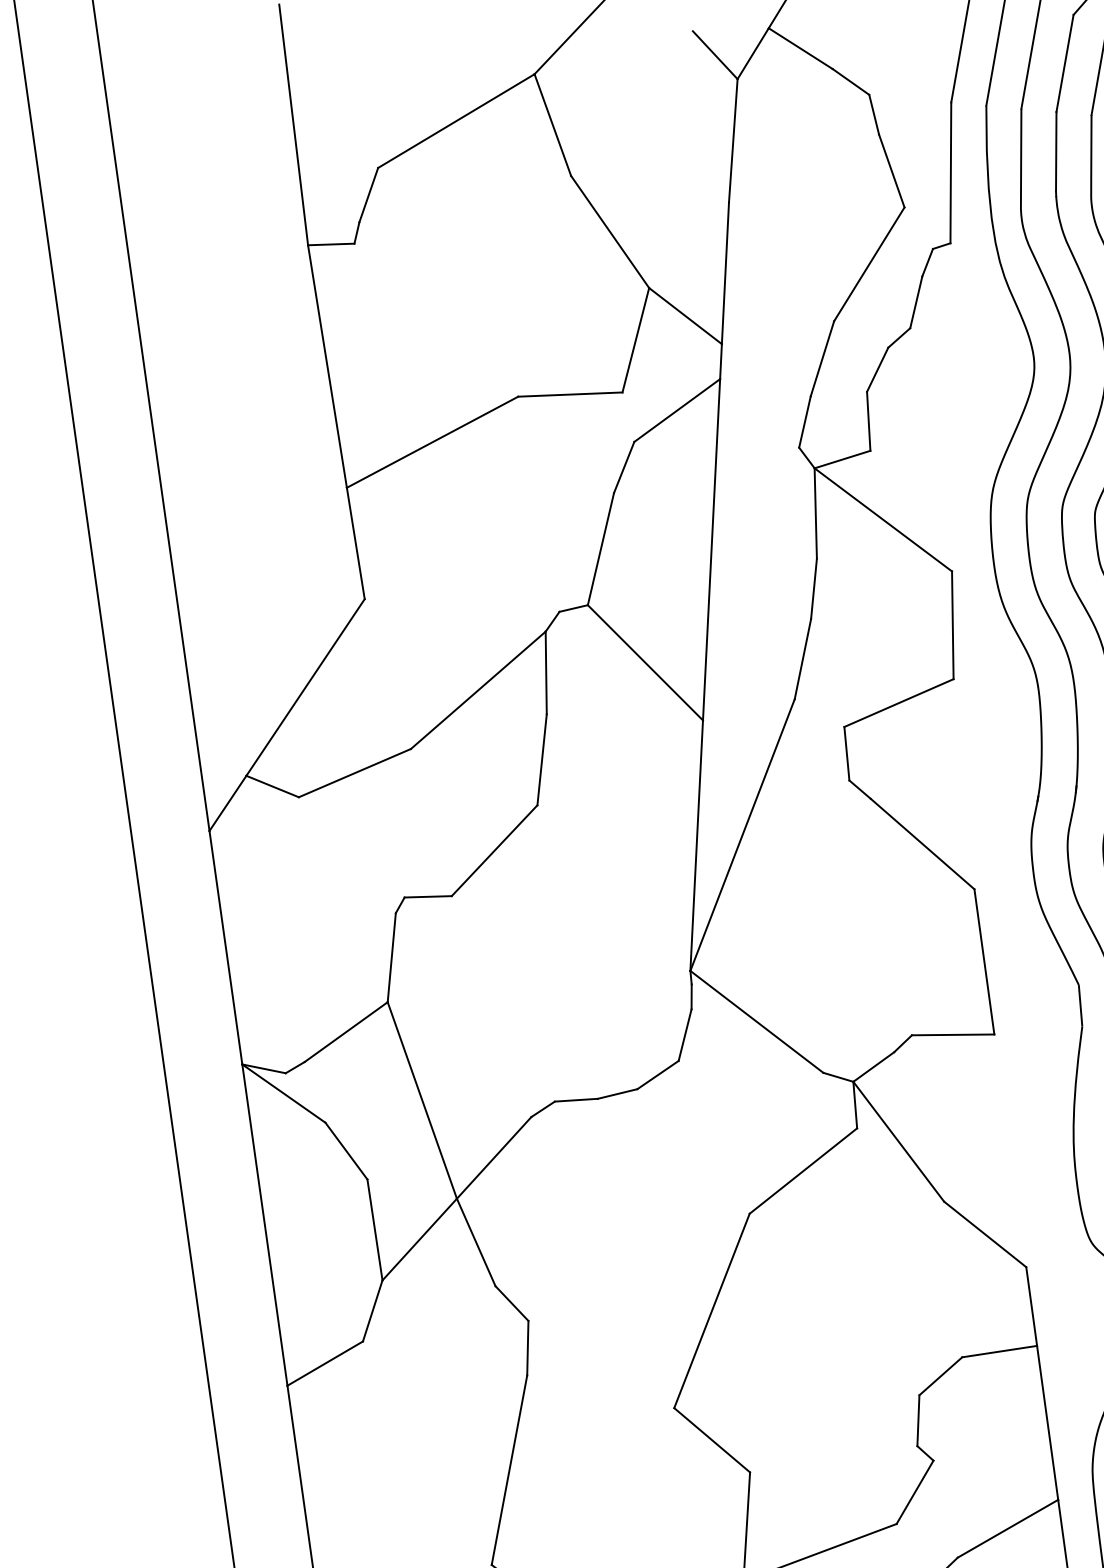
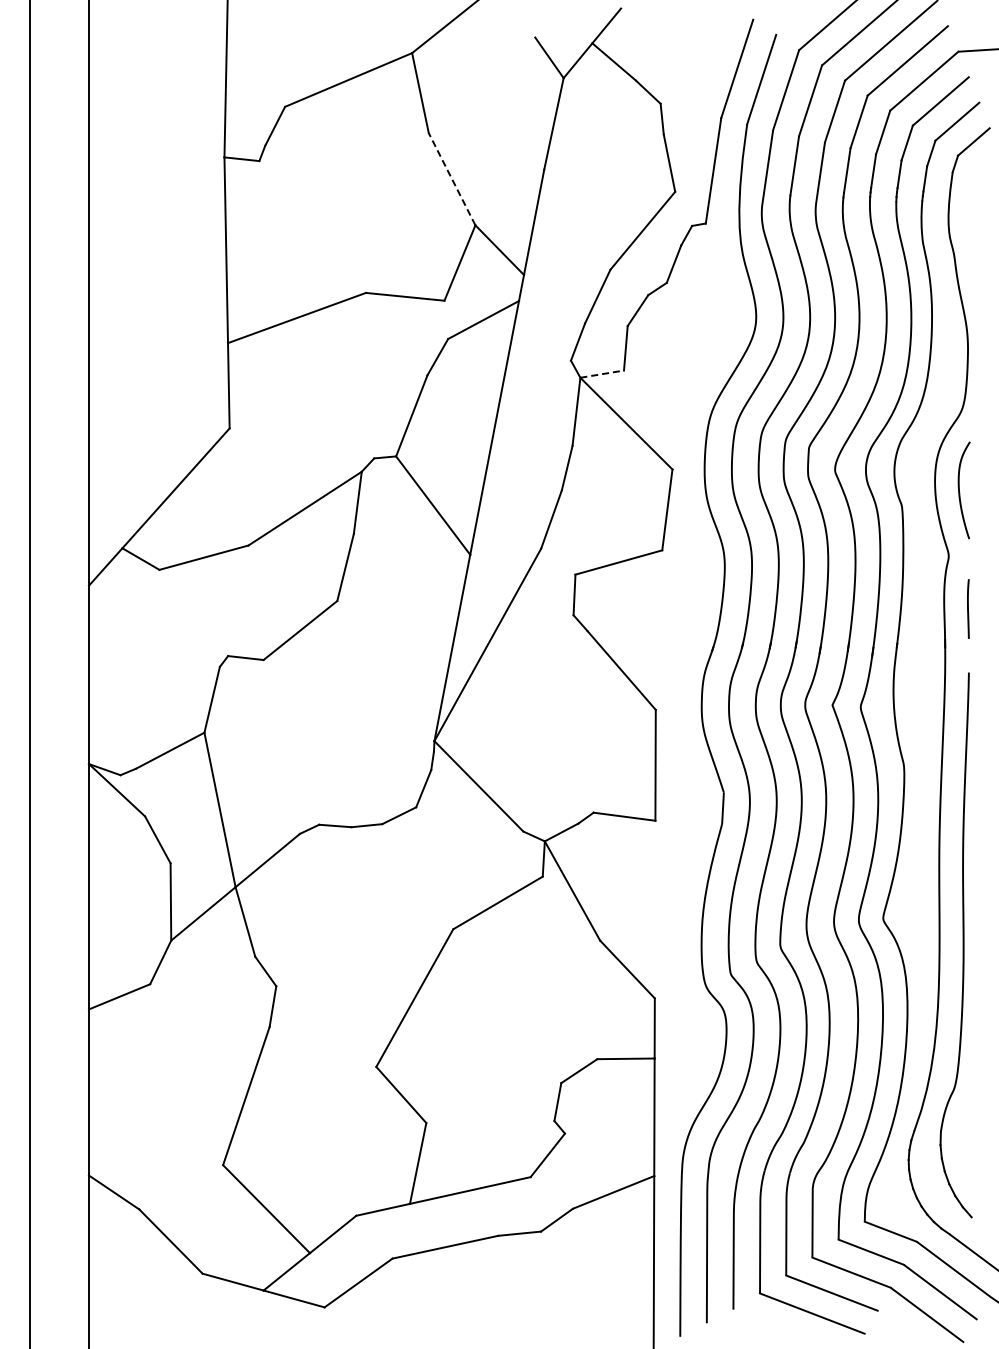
line: (610, 232) -> (452, 179), solid -> dashed
line: (842, 459) -> (602, 374), solid -> dashed

